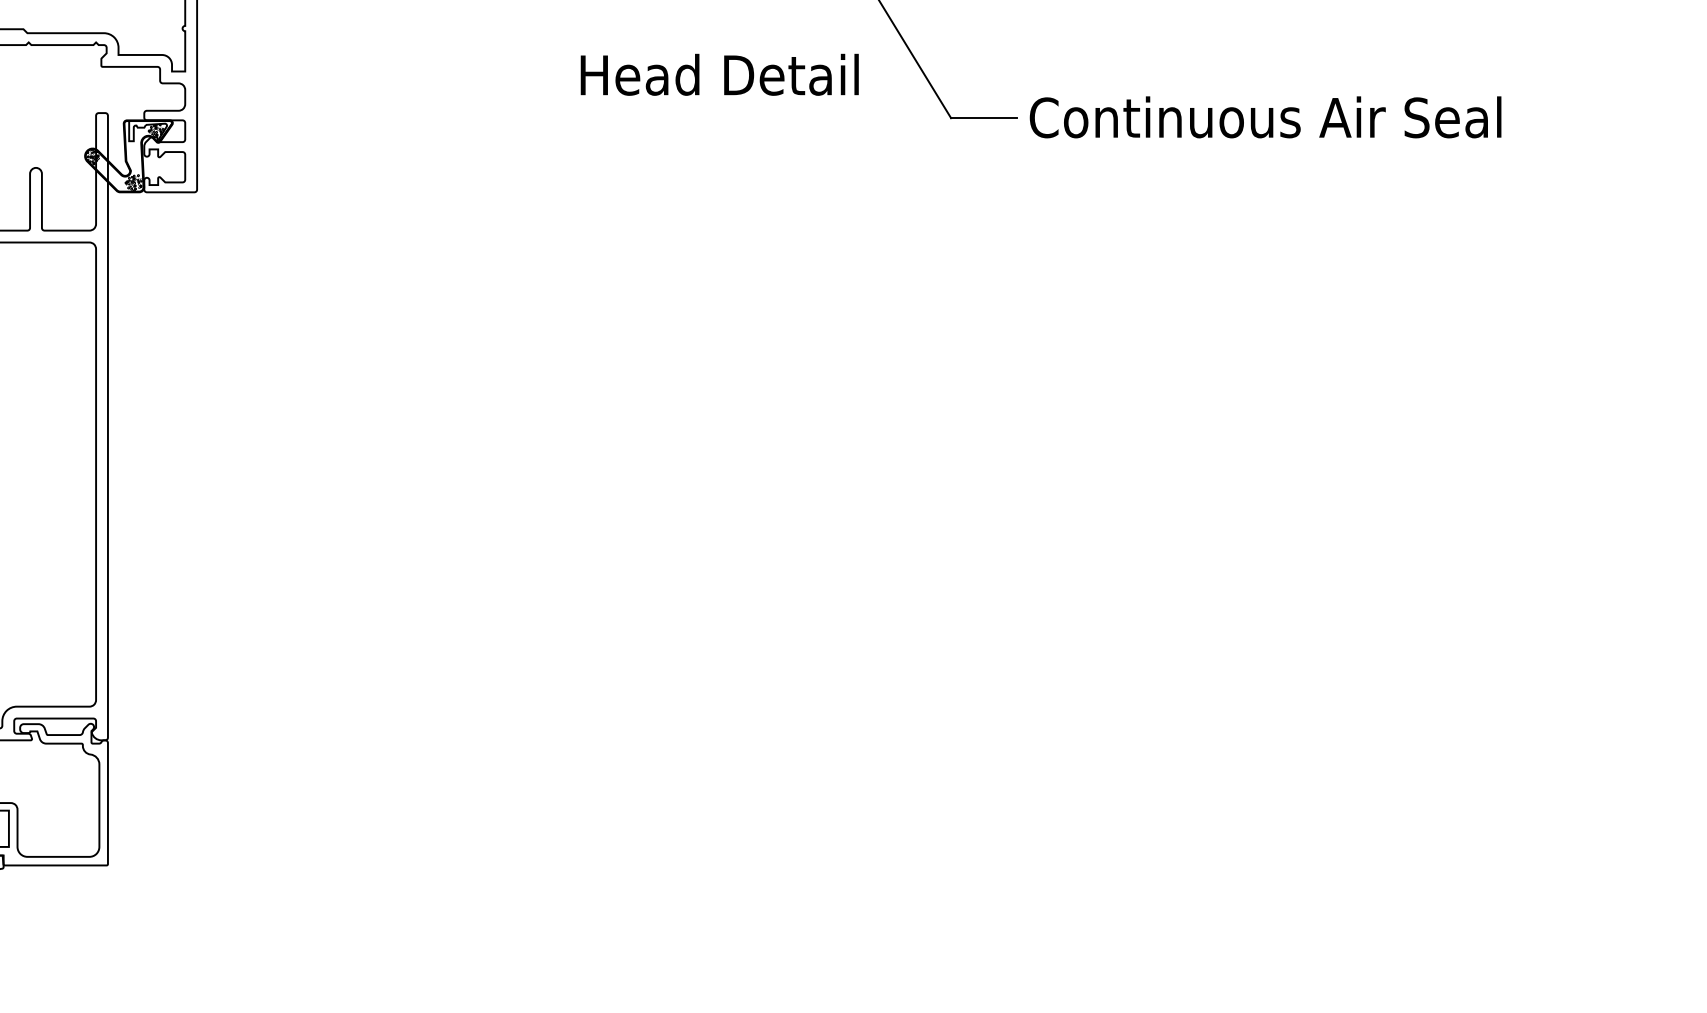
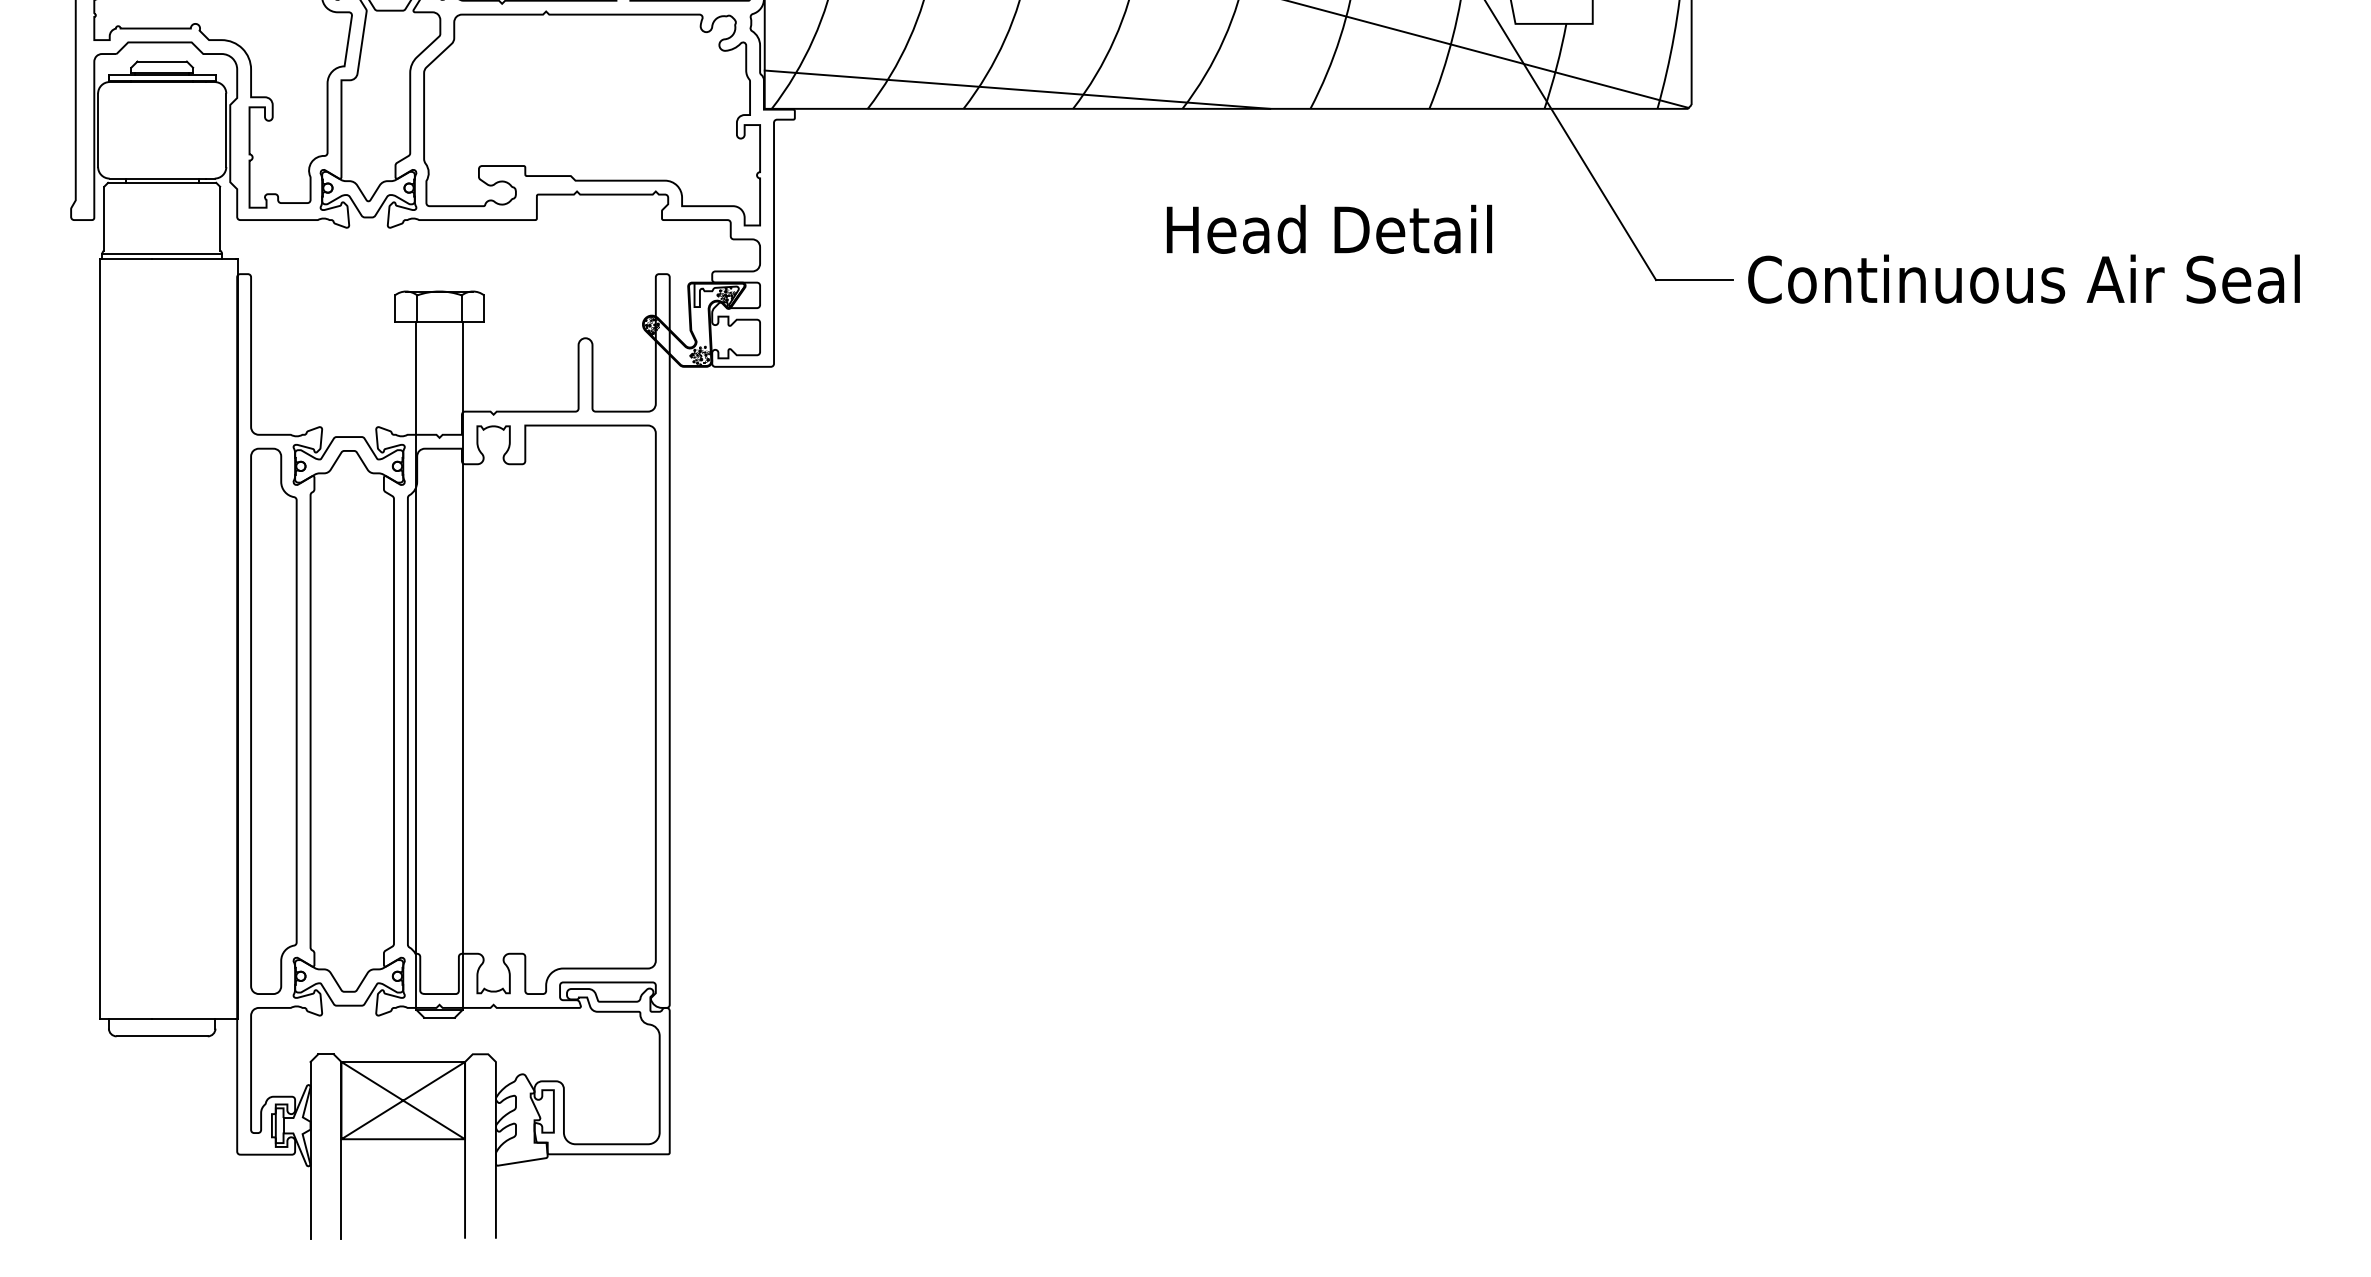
text: (719, 74) -> (1329, 228), moved

